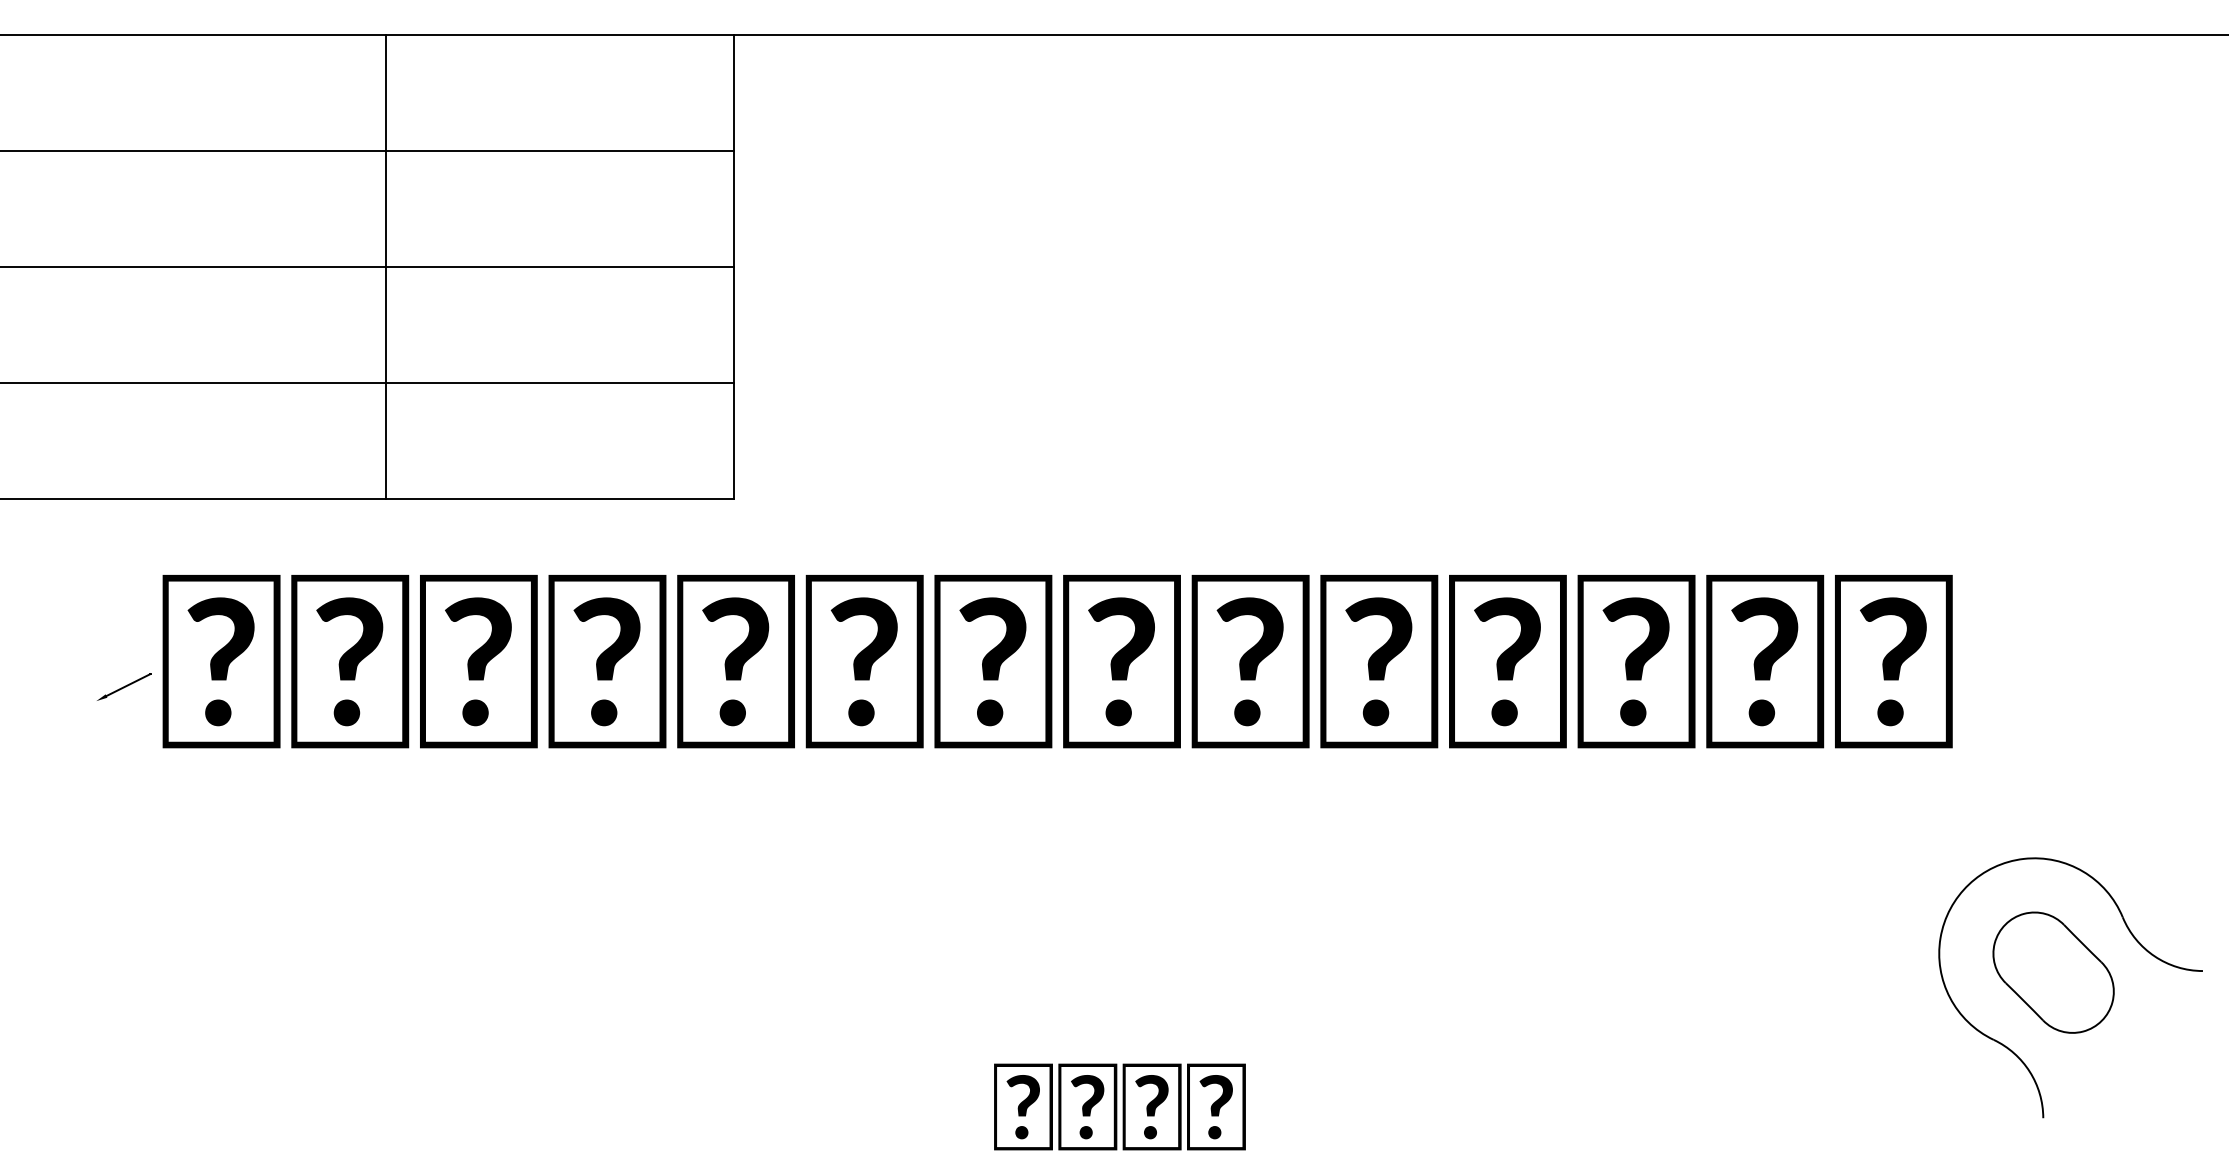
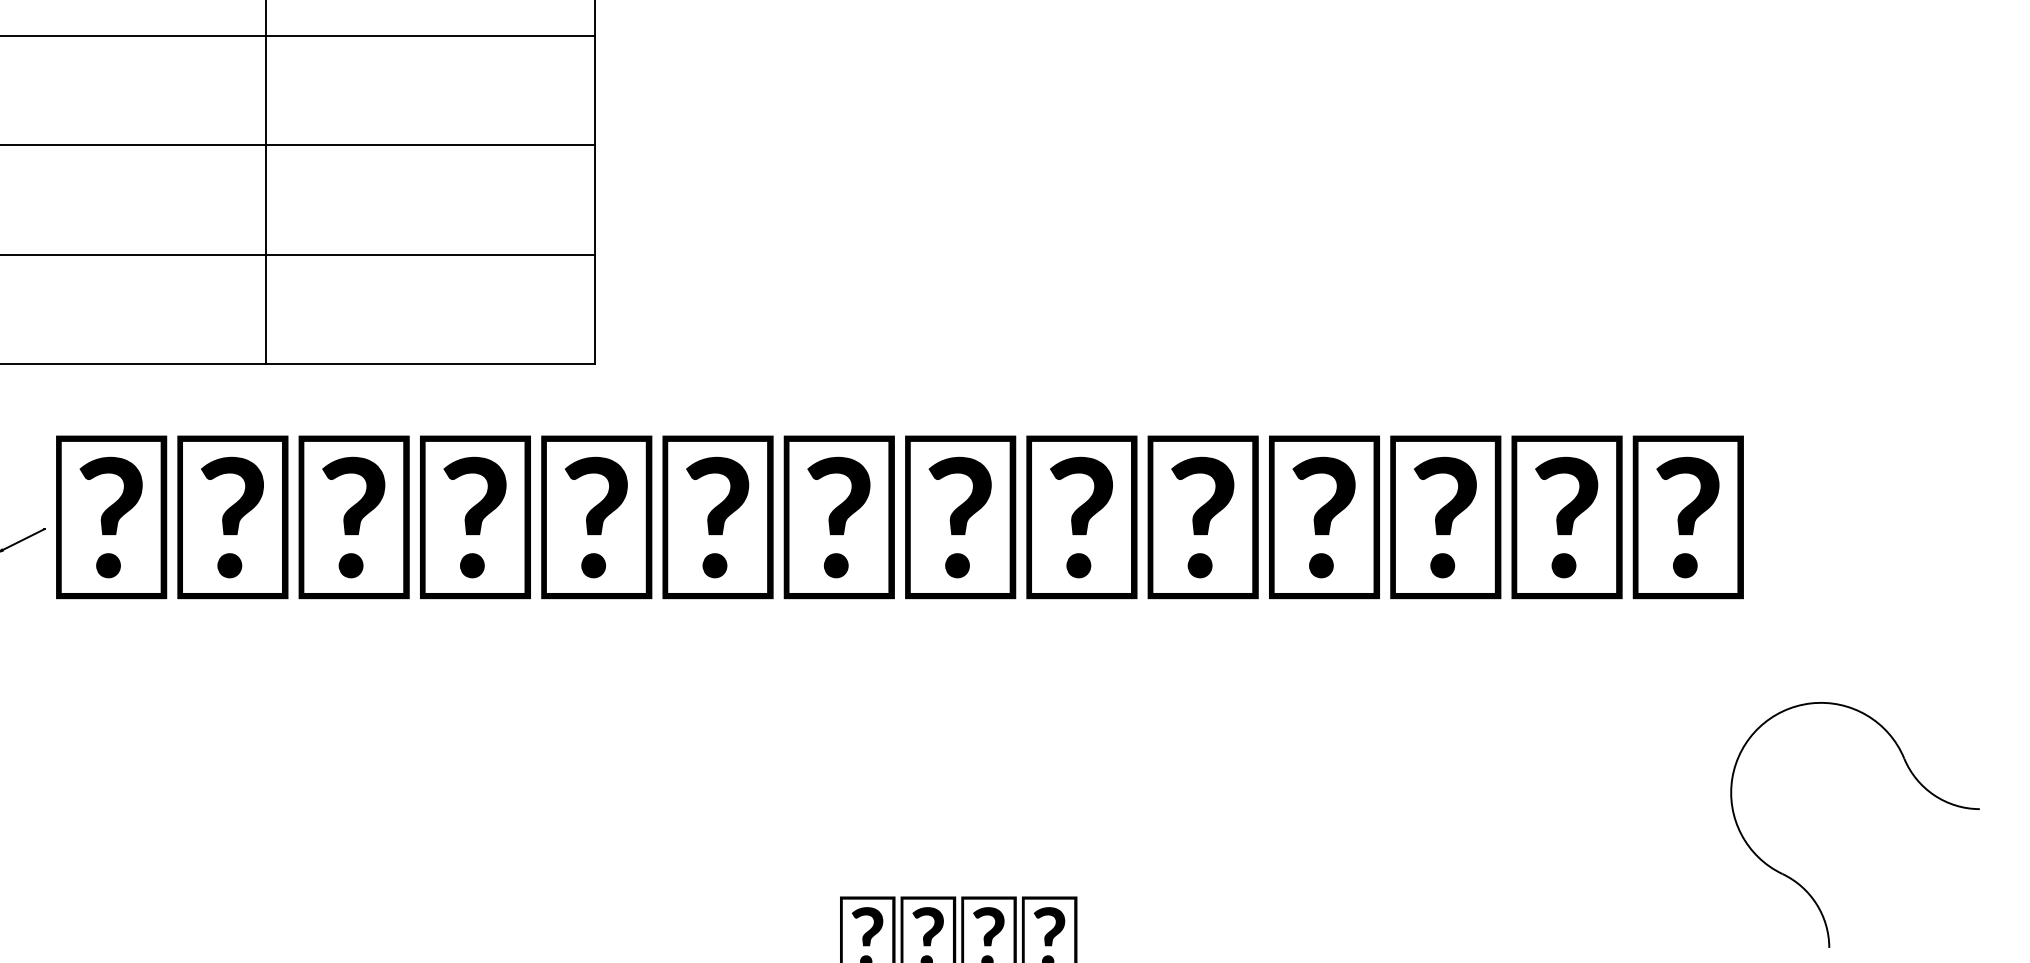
part: (2053, 972) -> (1838, 810), removed

